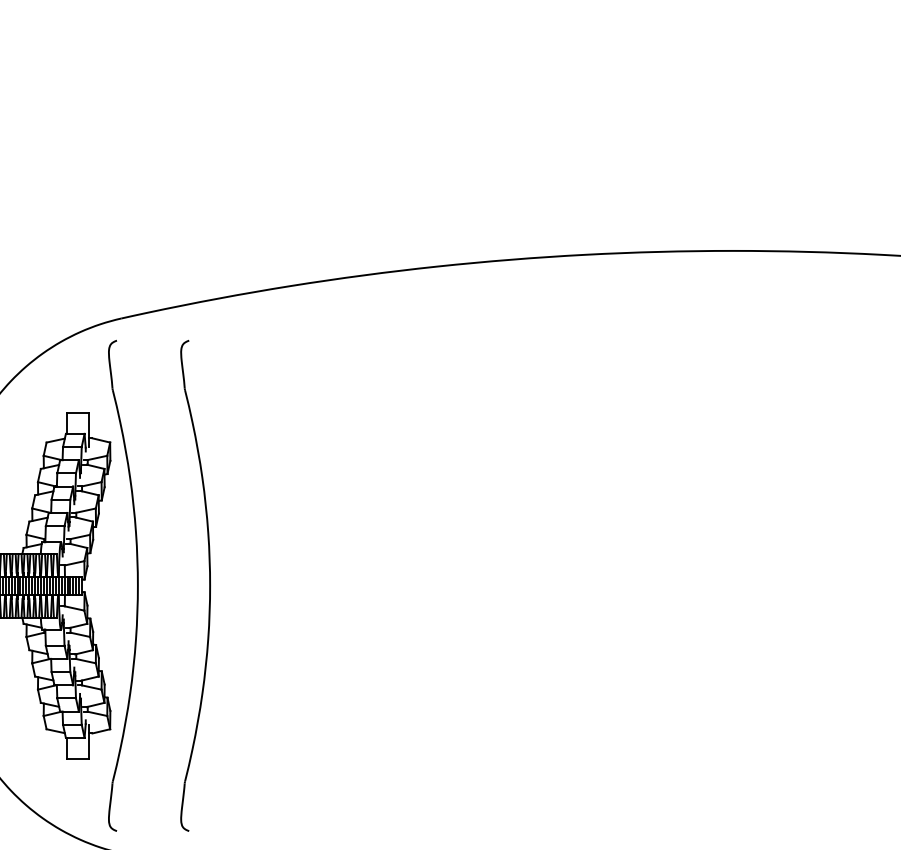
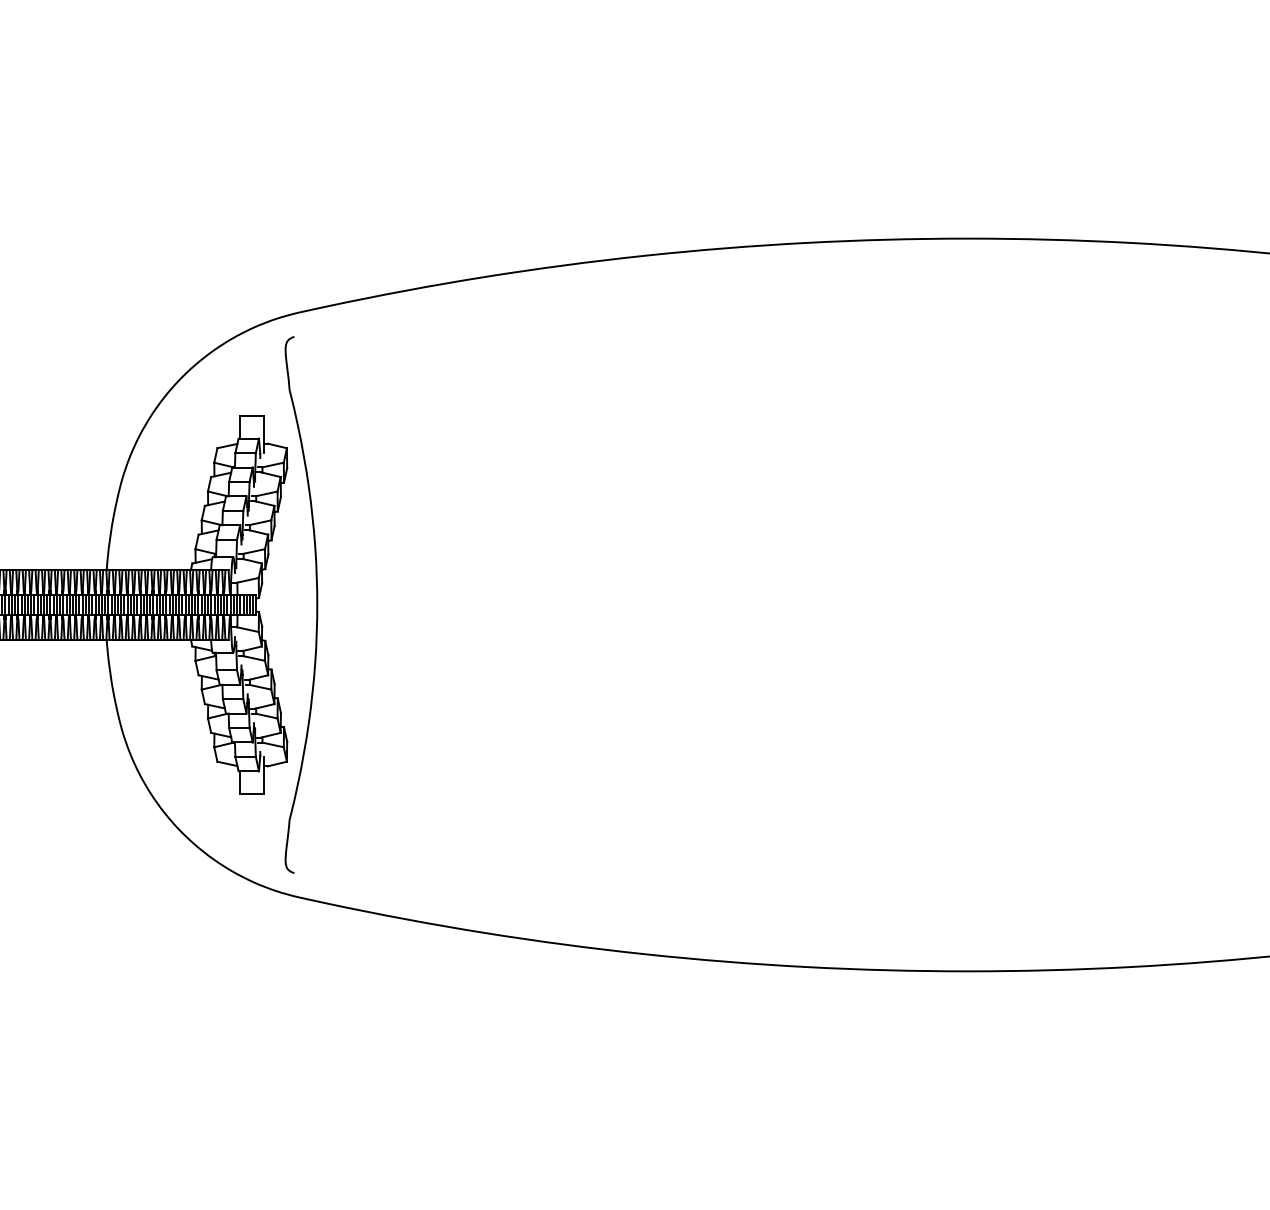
part: (209, 585) -> (395, 604), removed

